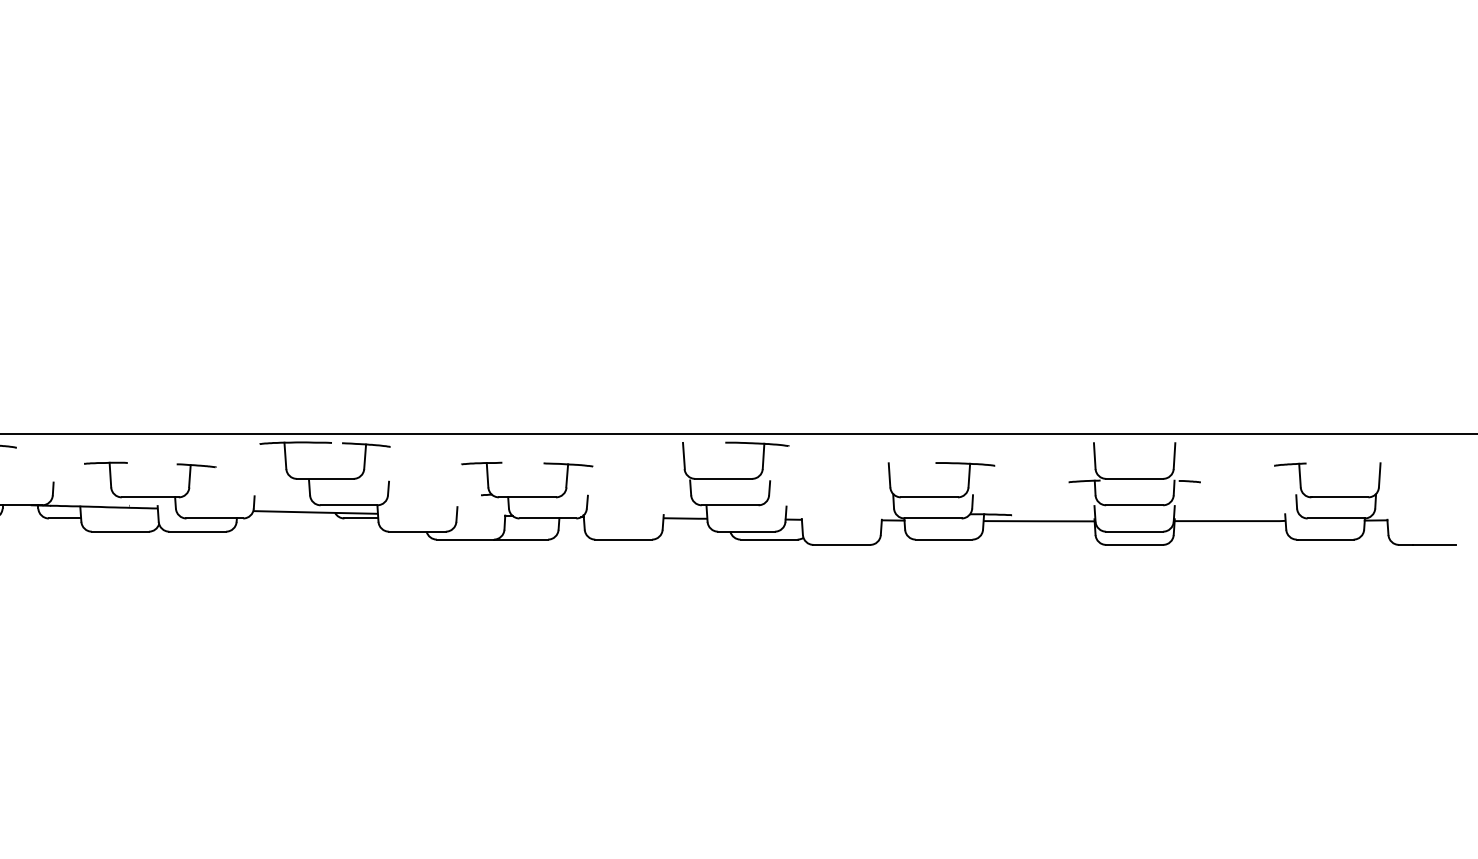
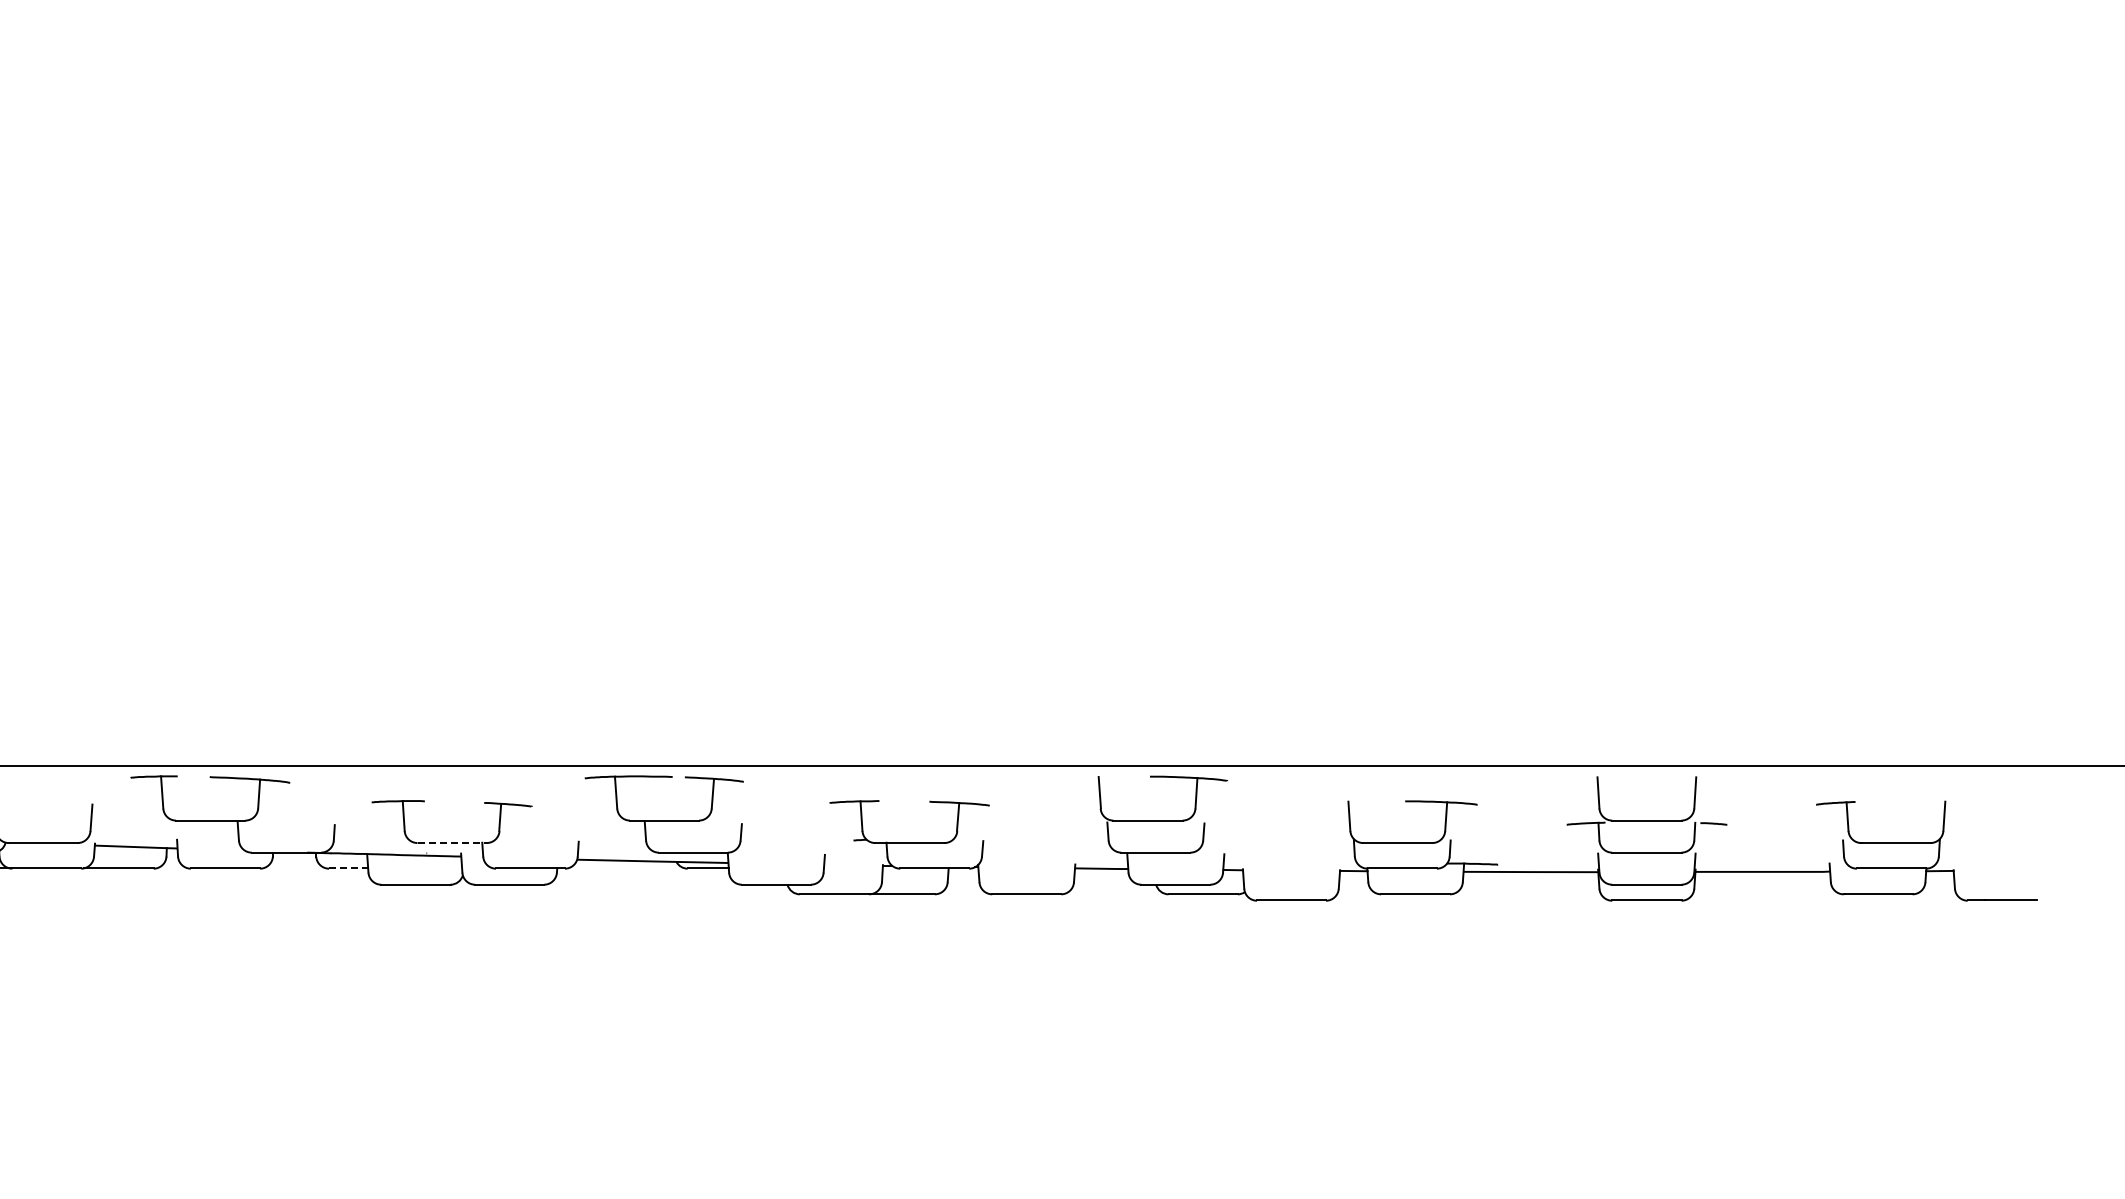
line: (150, 496) -> (452, 842), solid -> dashed
line: (64, 518) -> (348, 868), solid -> dashed

